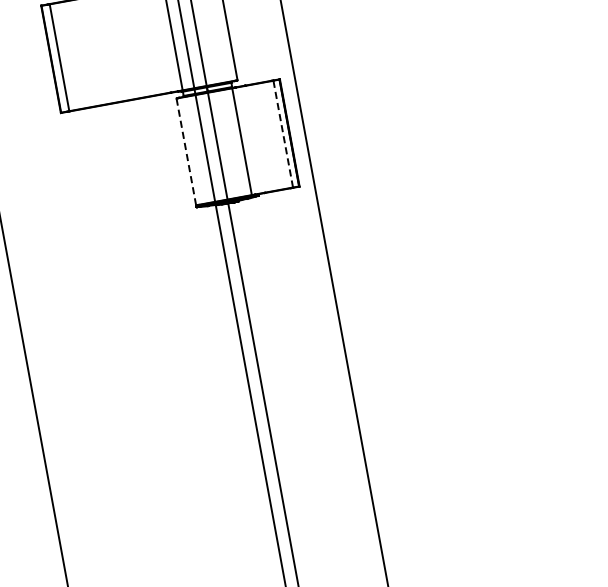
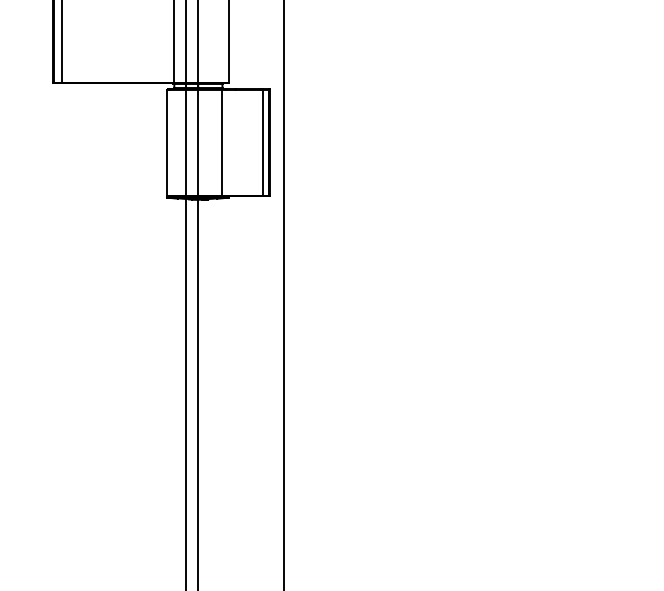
line: (283, 133) -> (263, 142), dashed -> solid
line: (186, 151) -> (167, 142), dashed -> solid

